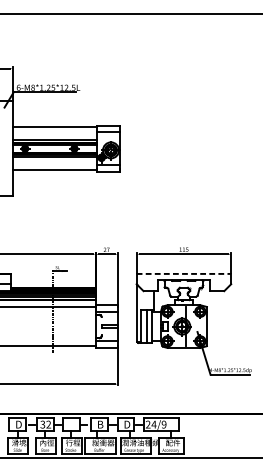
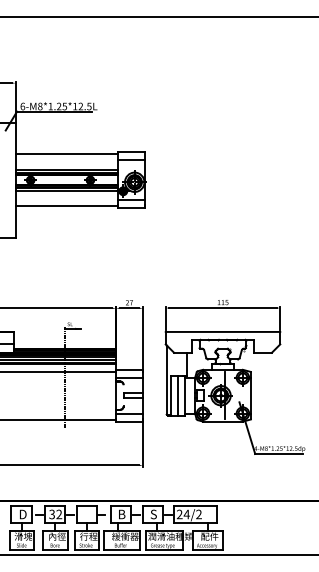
line: (184, 273) -> (223, 331), dashed -> solid
text: (126, 424) -> (153, 514), D -> S
text: (163, 424) -> (198, 514), 24/9 -> 24/2

